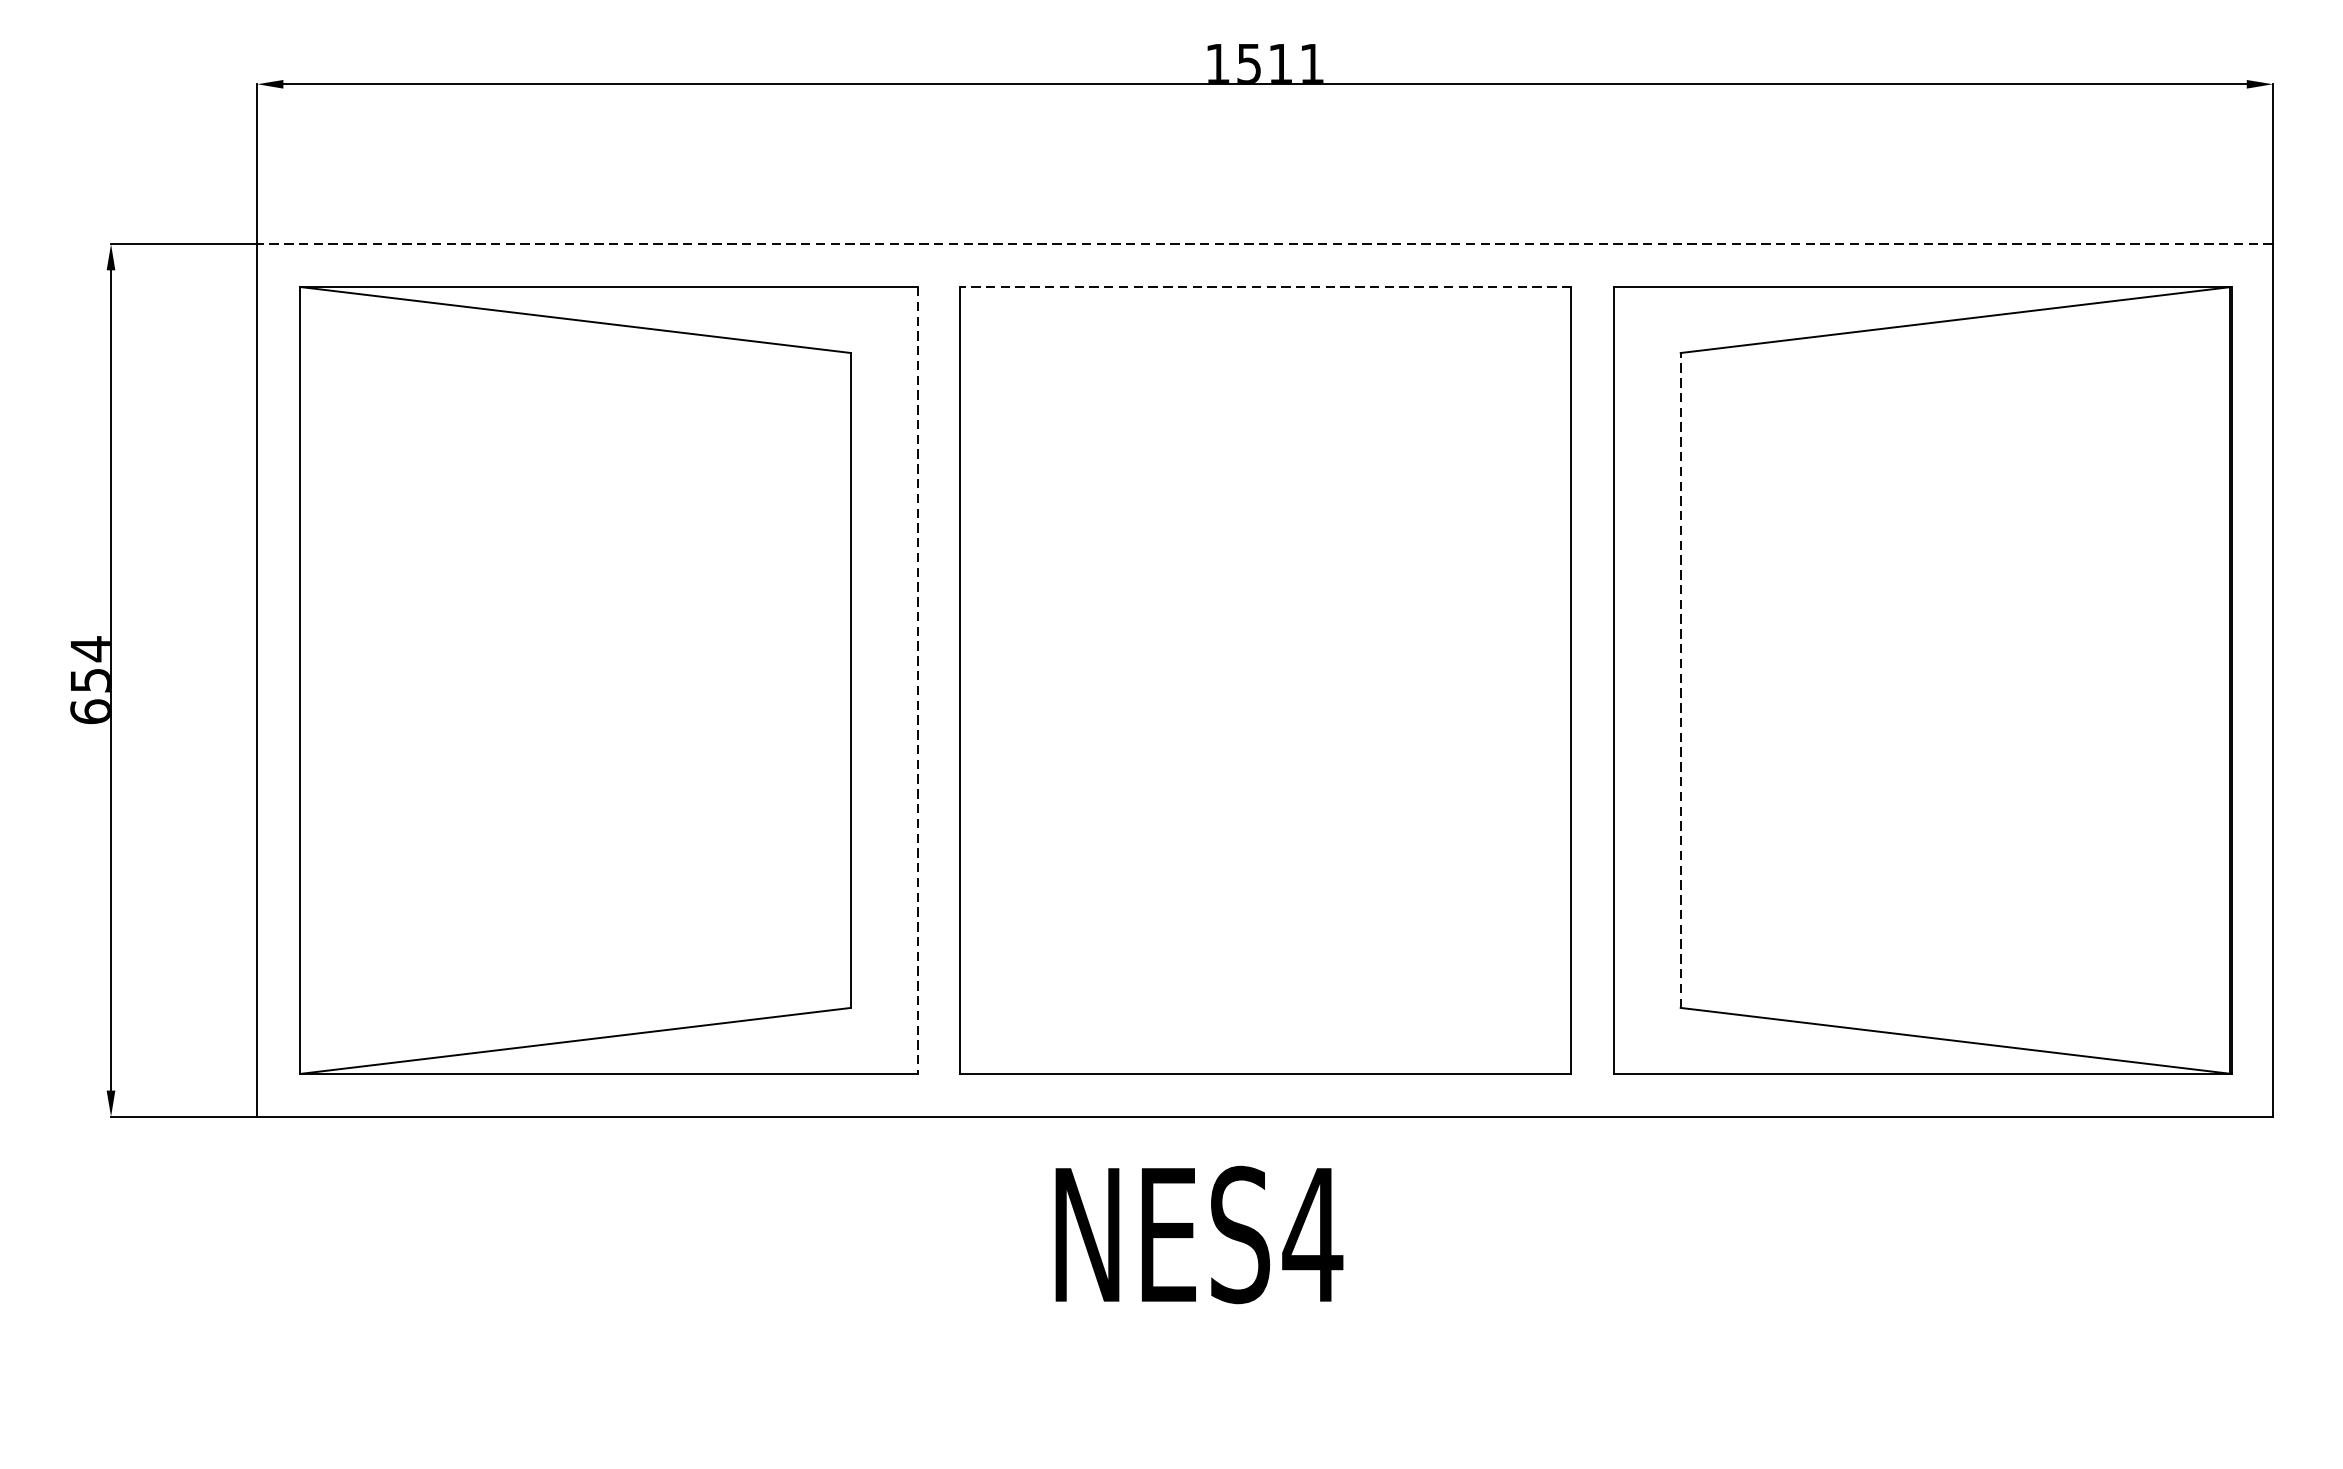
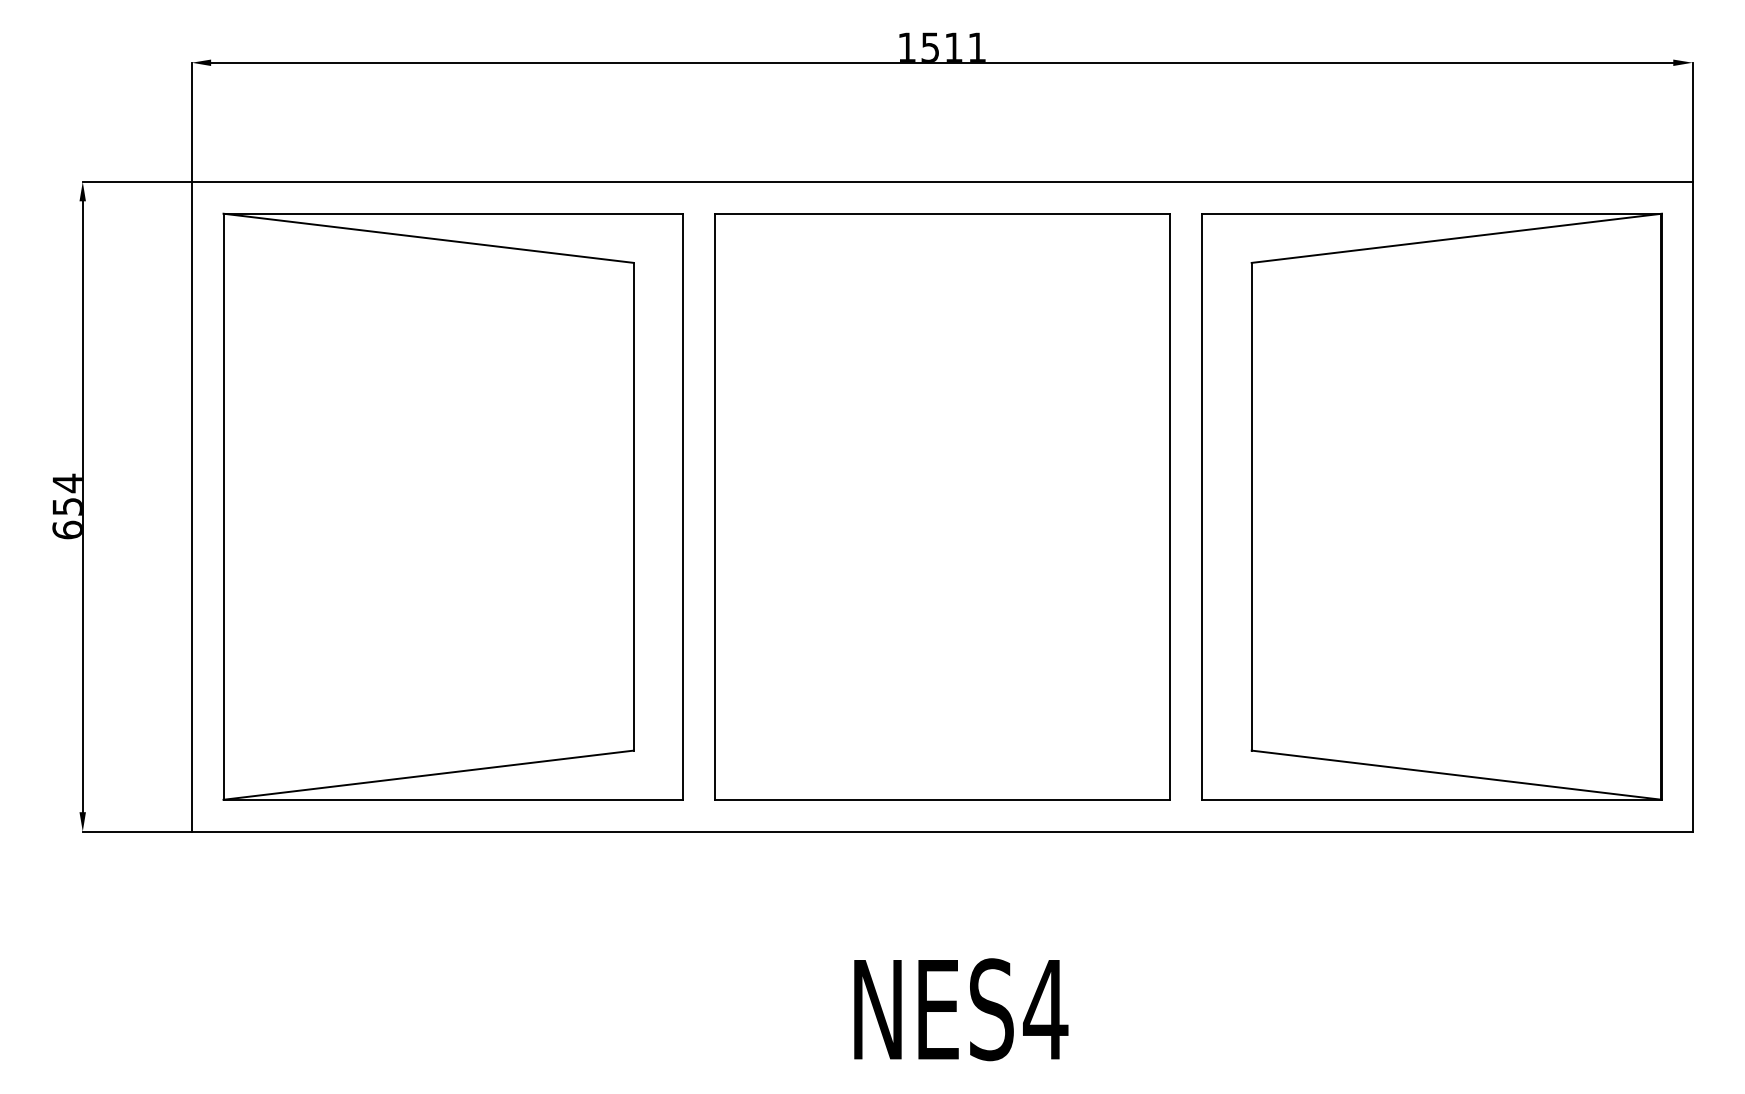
line: (1264, 243) -> (941, 181), dashed -> solid
line: (1265, 286) -> (942, 213), dashed -> solid
line: (1680, 680) -> (1251, 506), dashed -> solid
line: (917, 681) -> (683, 507), dashed -> solid
text: (1199, 1234) -> (961, 1009), moved

